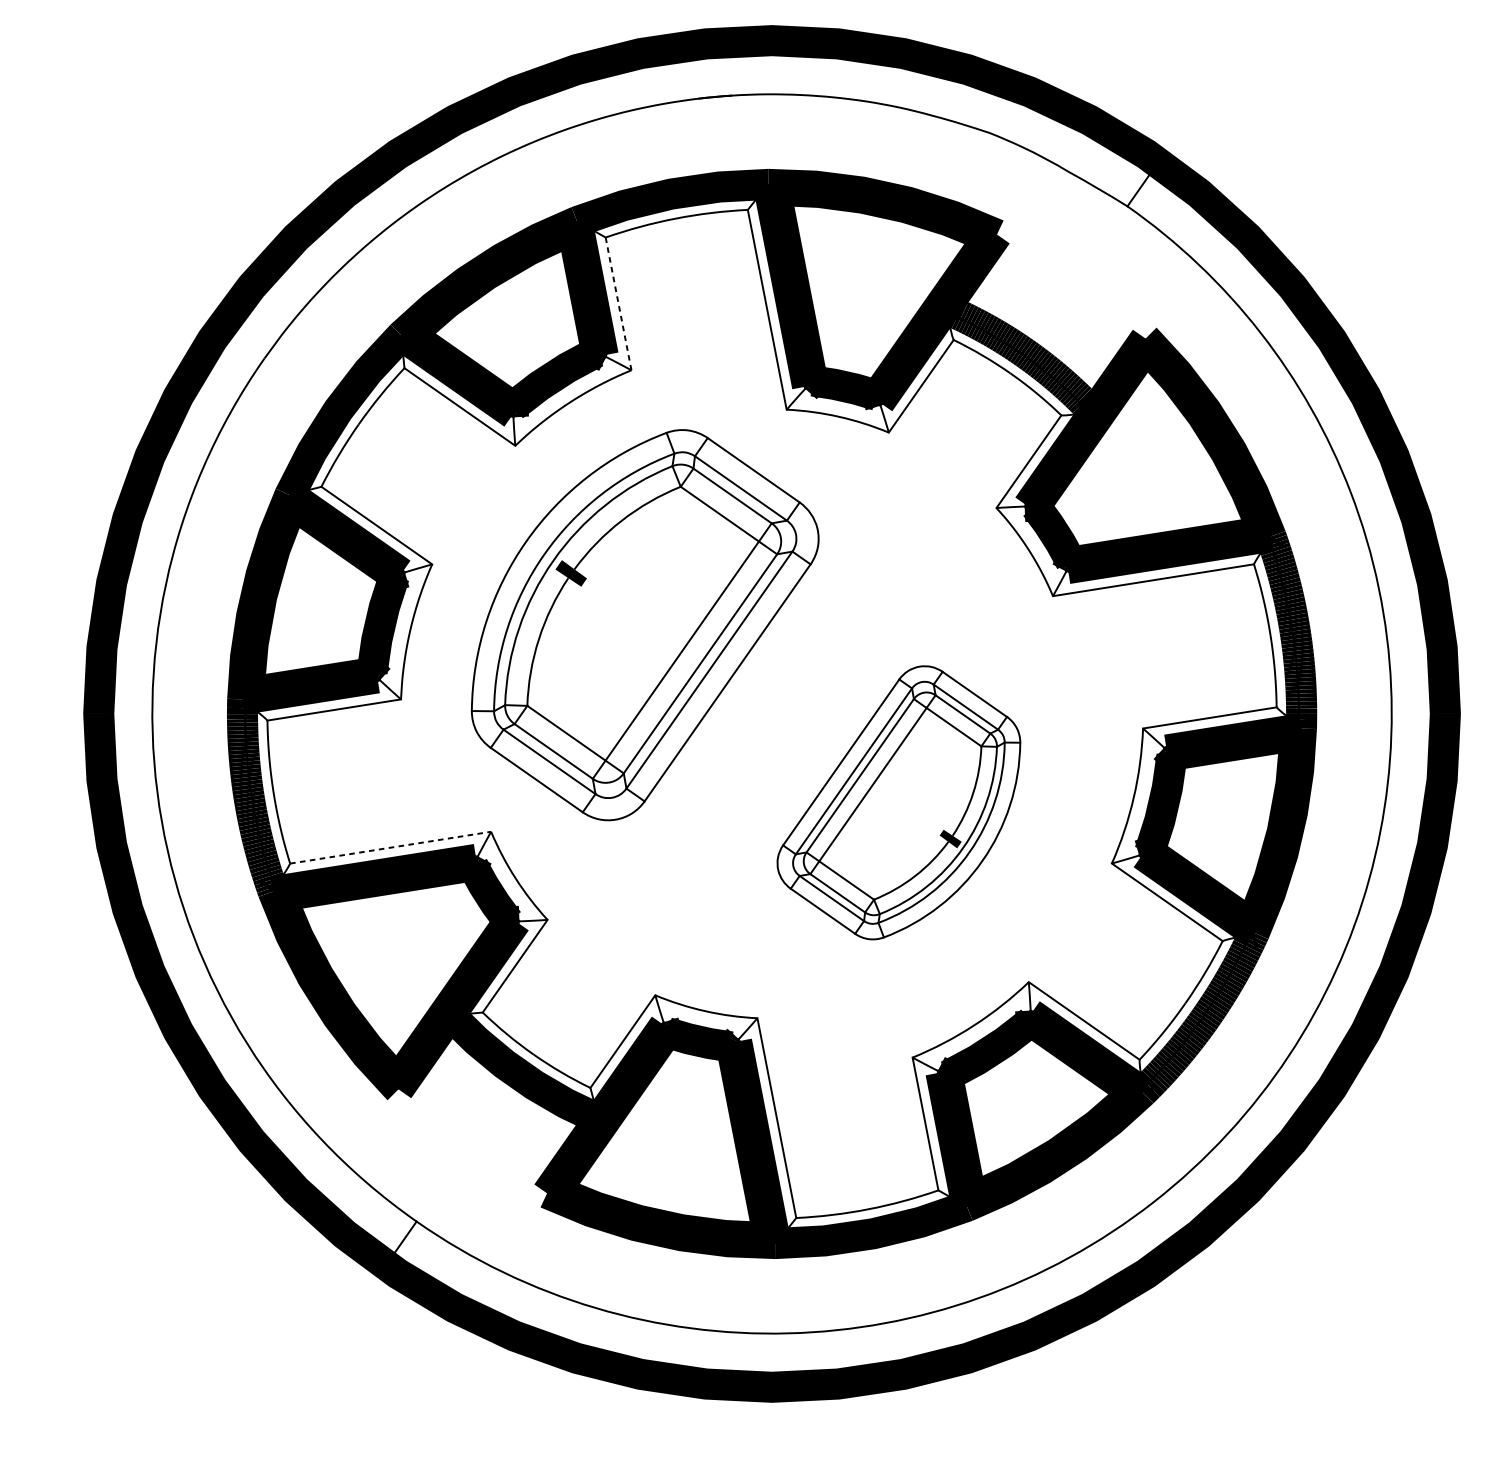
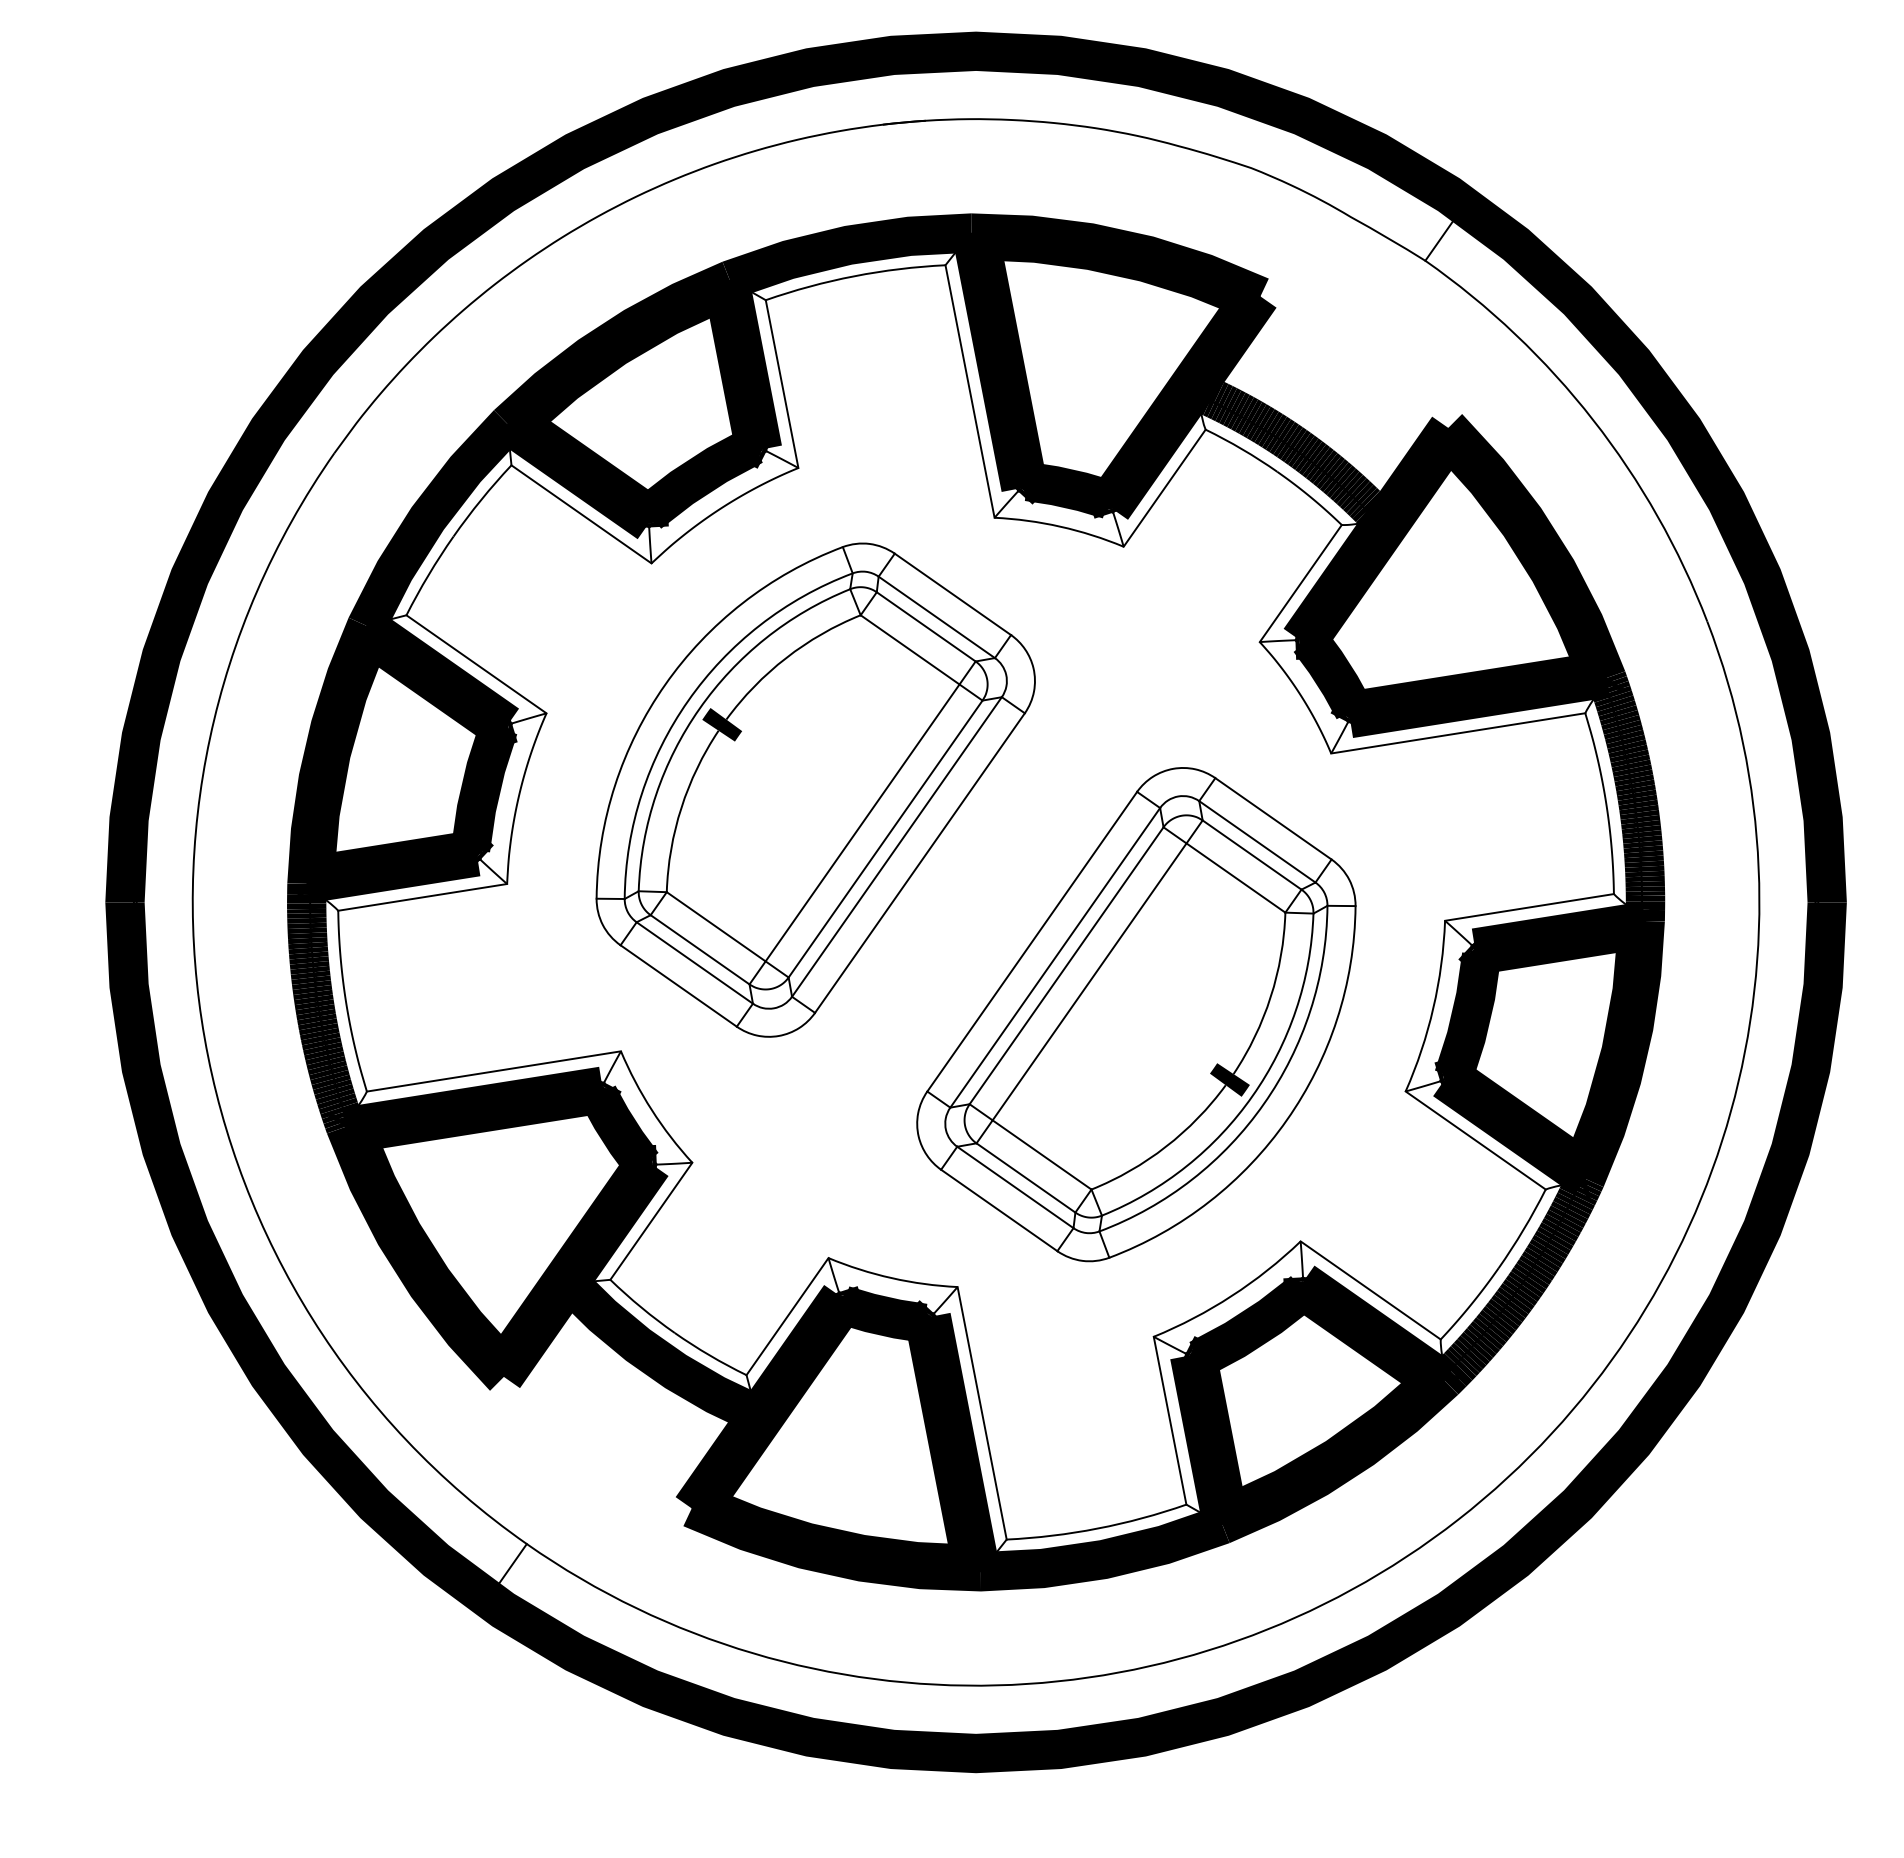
line: (618, 304) -> (782, 384), dashed -> solid
part: (898, 802) -> (1136, 1014), size x1.43
line: (390, 847) -> (493, 1071), dashed -> solid

